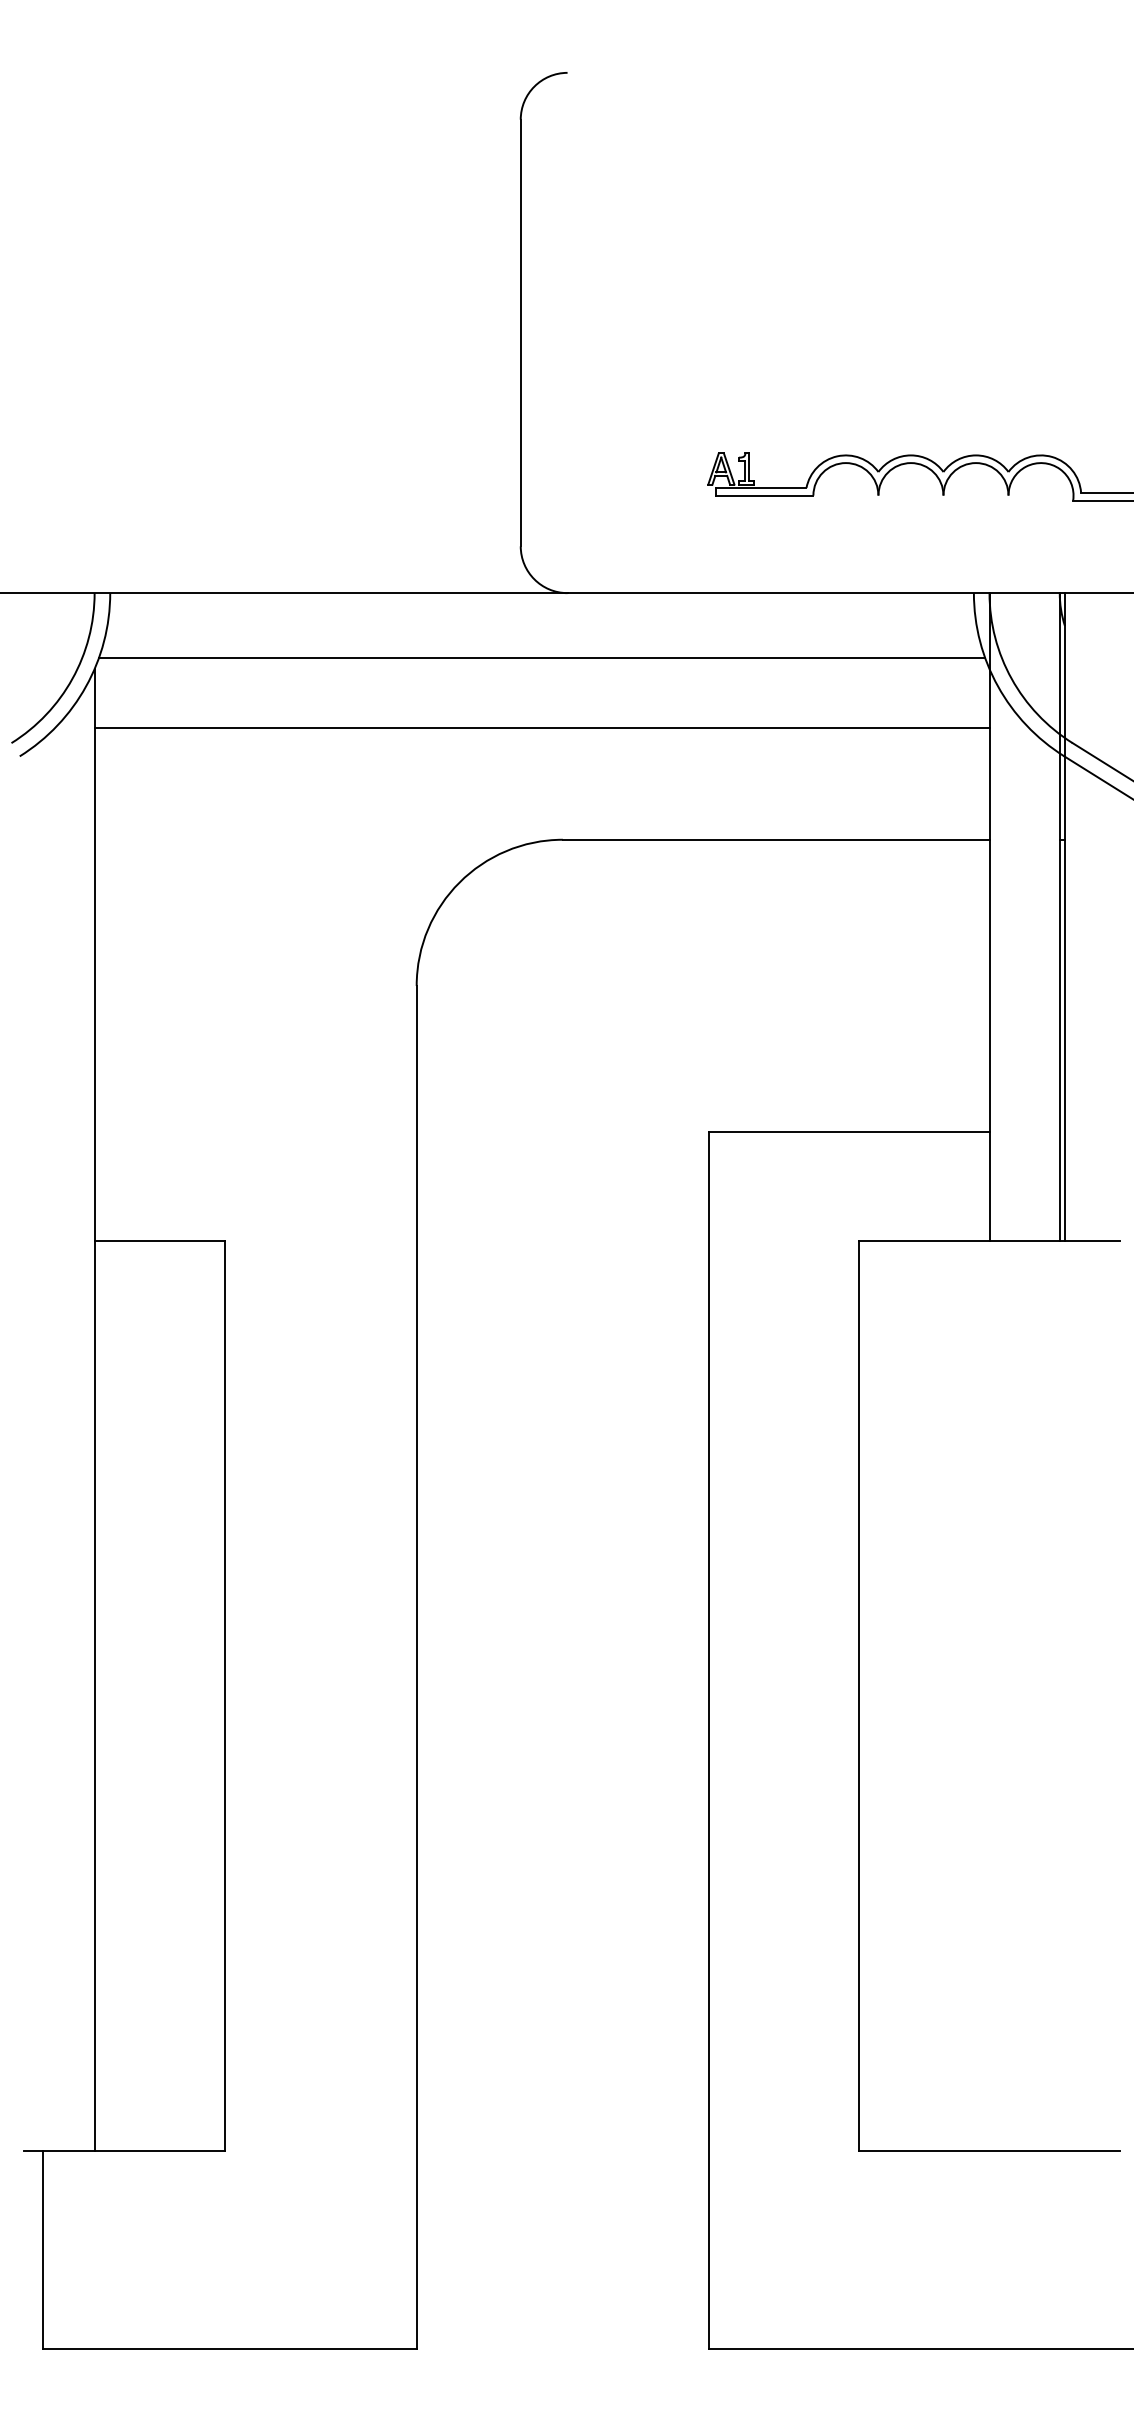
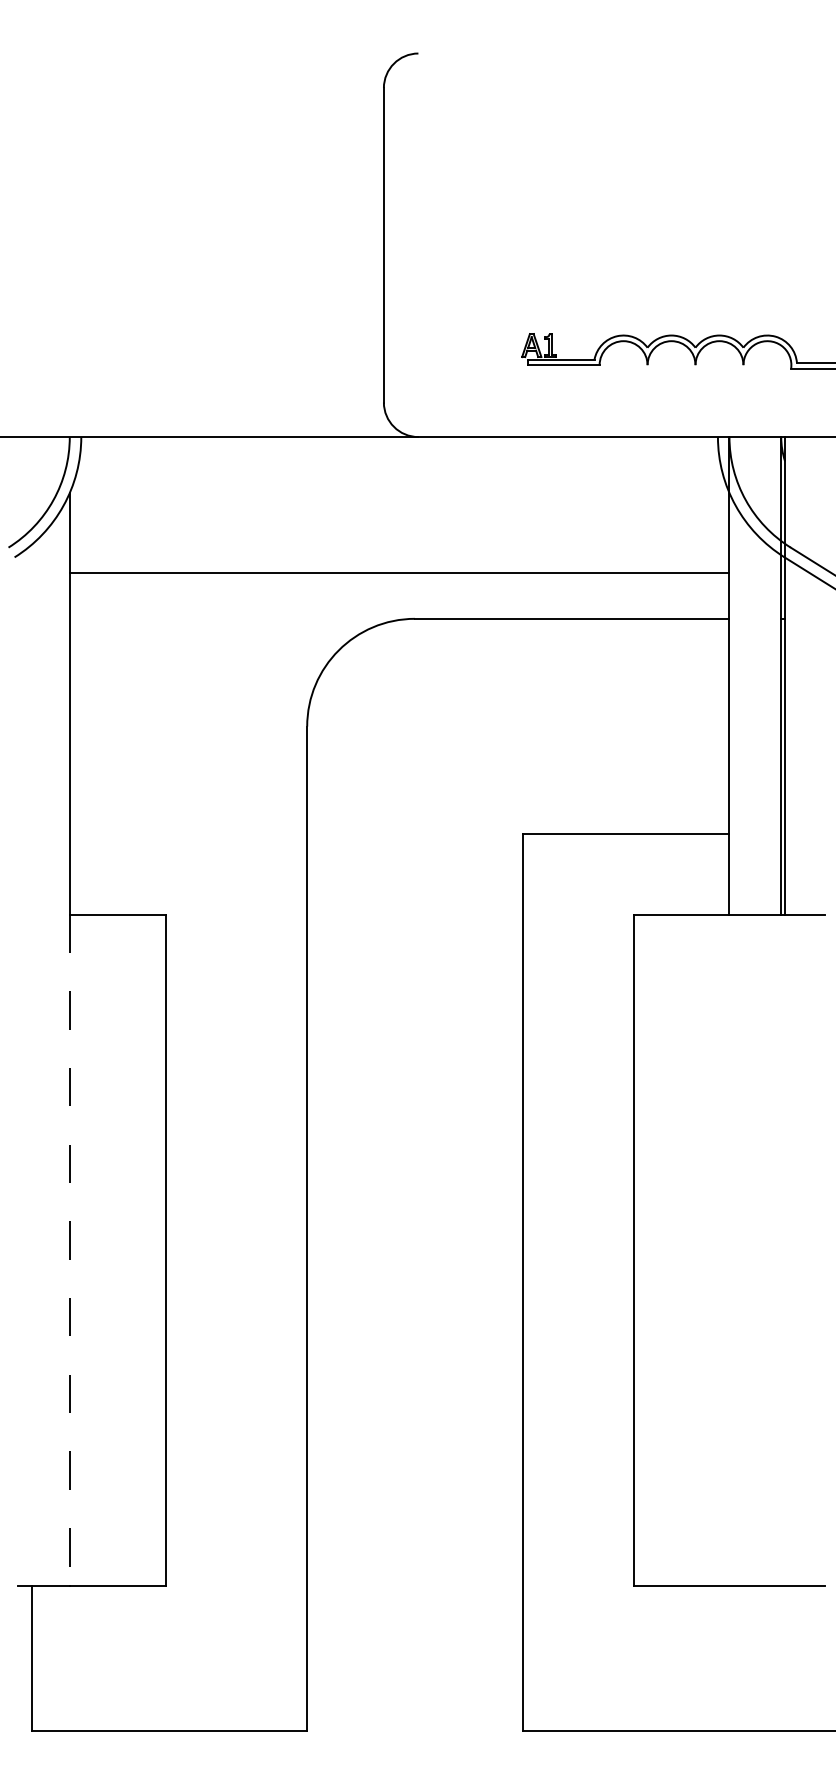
line: (541, 658) -> (399, 485), removed
line: (541, 728) -> (399, 572), moved
line: (94, 1696) -> (69, 1250), solid -> dashed

